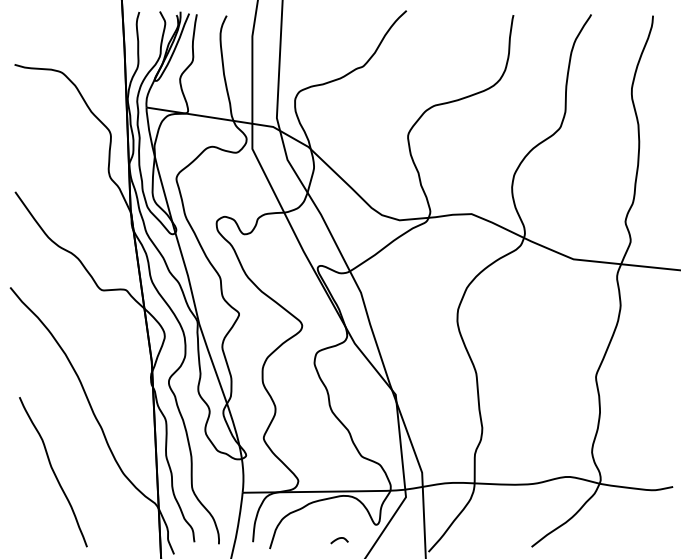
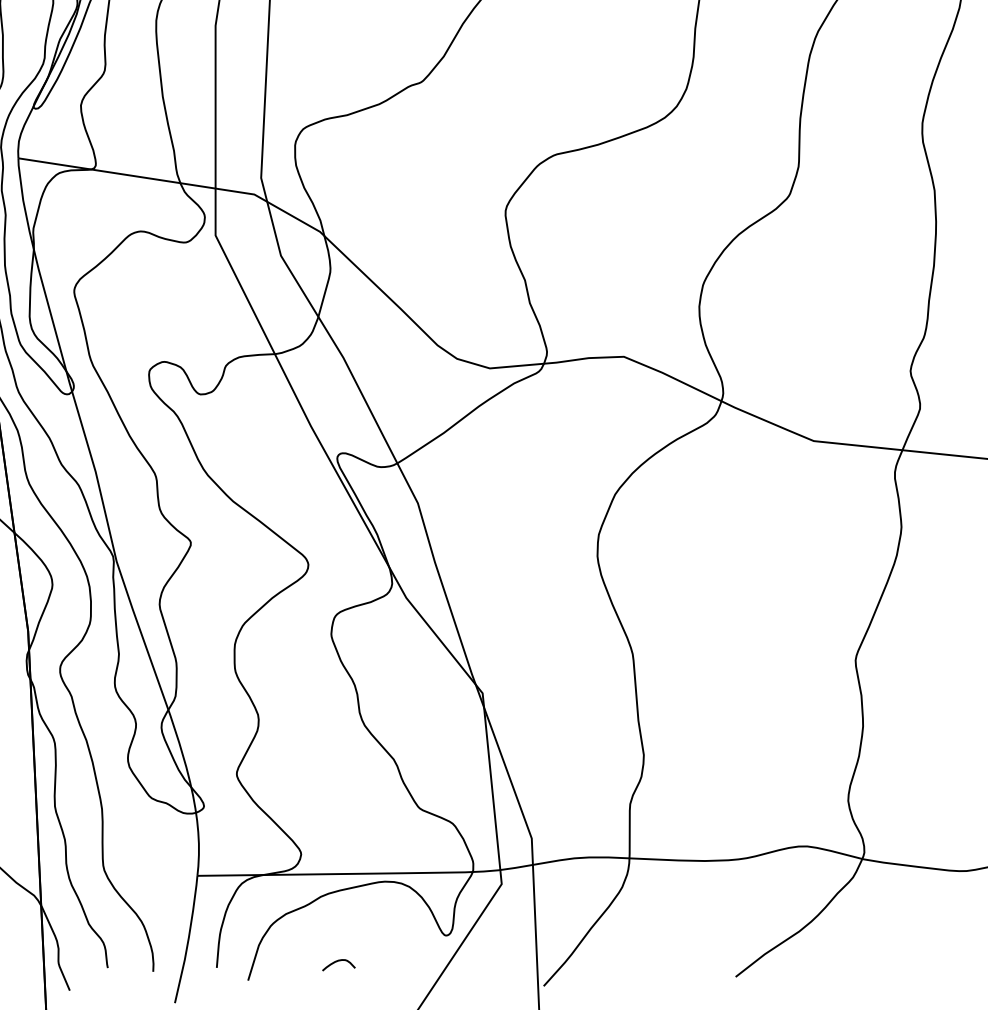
curve: (339, 539) -> (338, 962), moved

